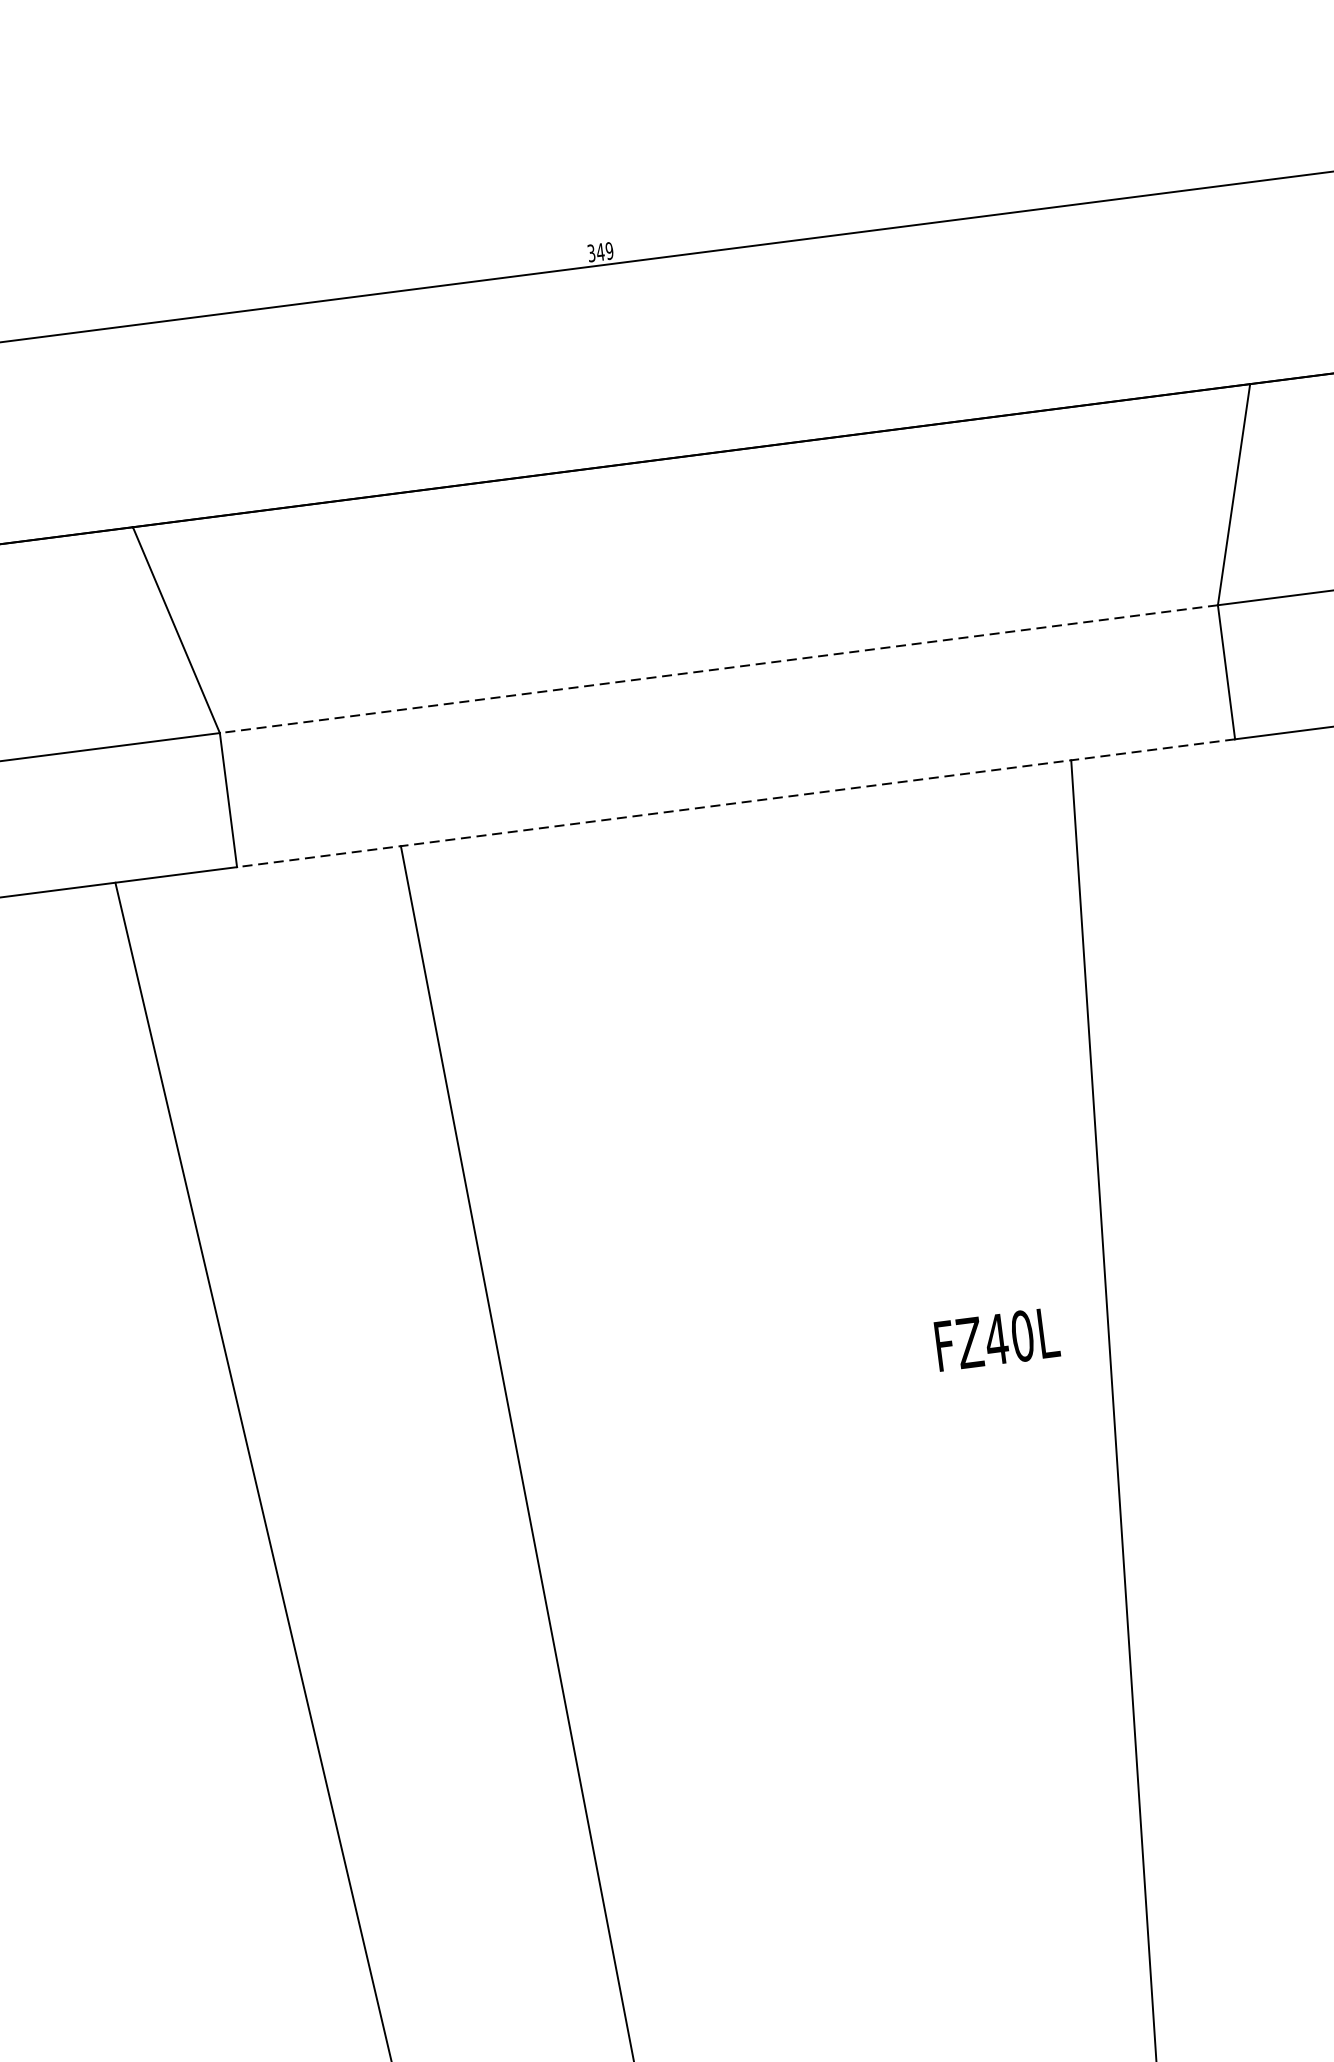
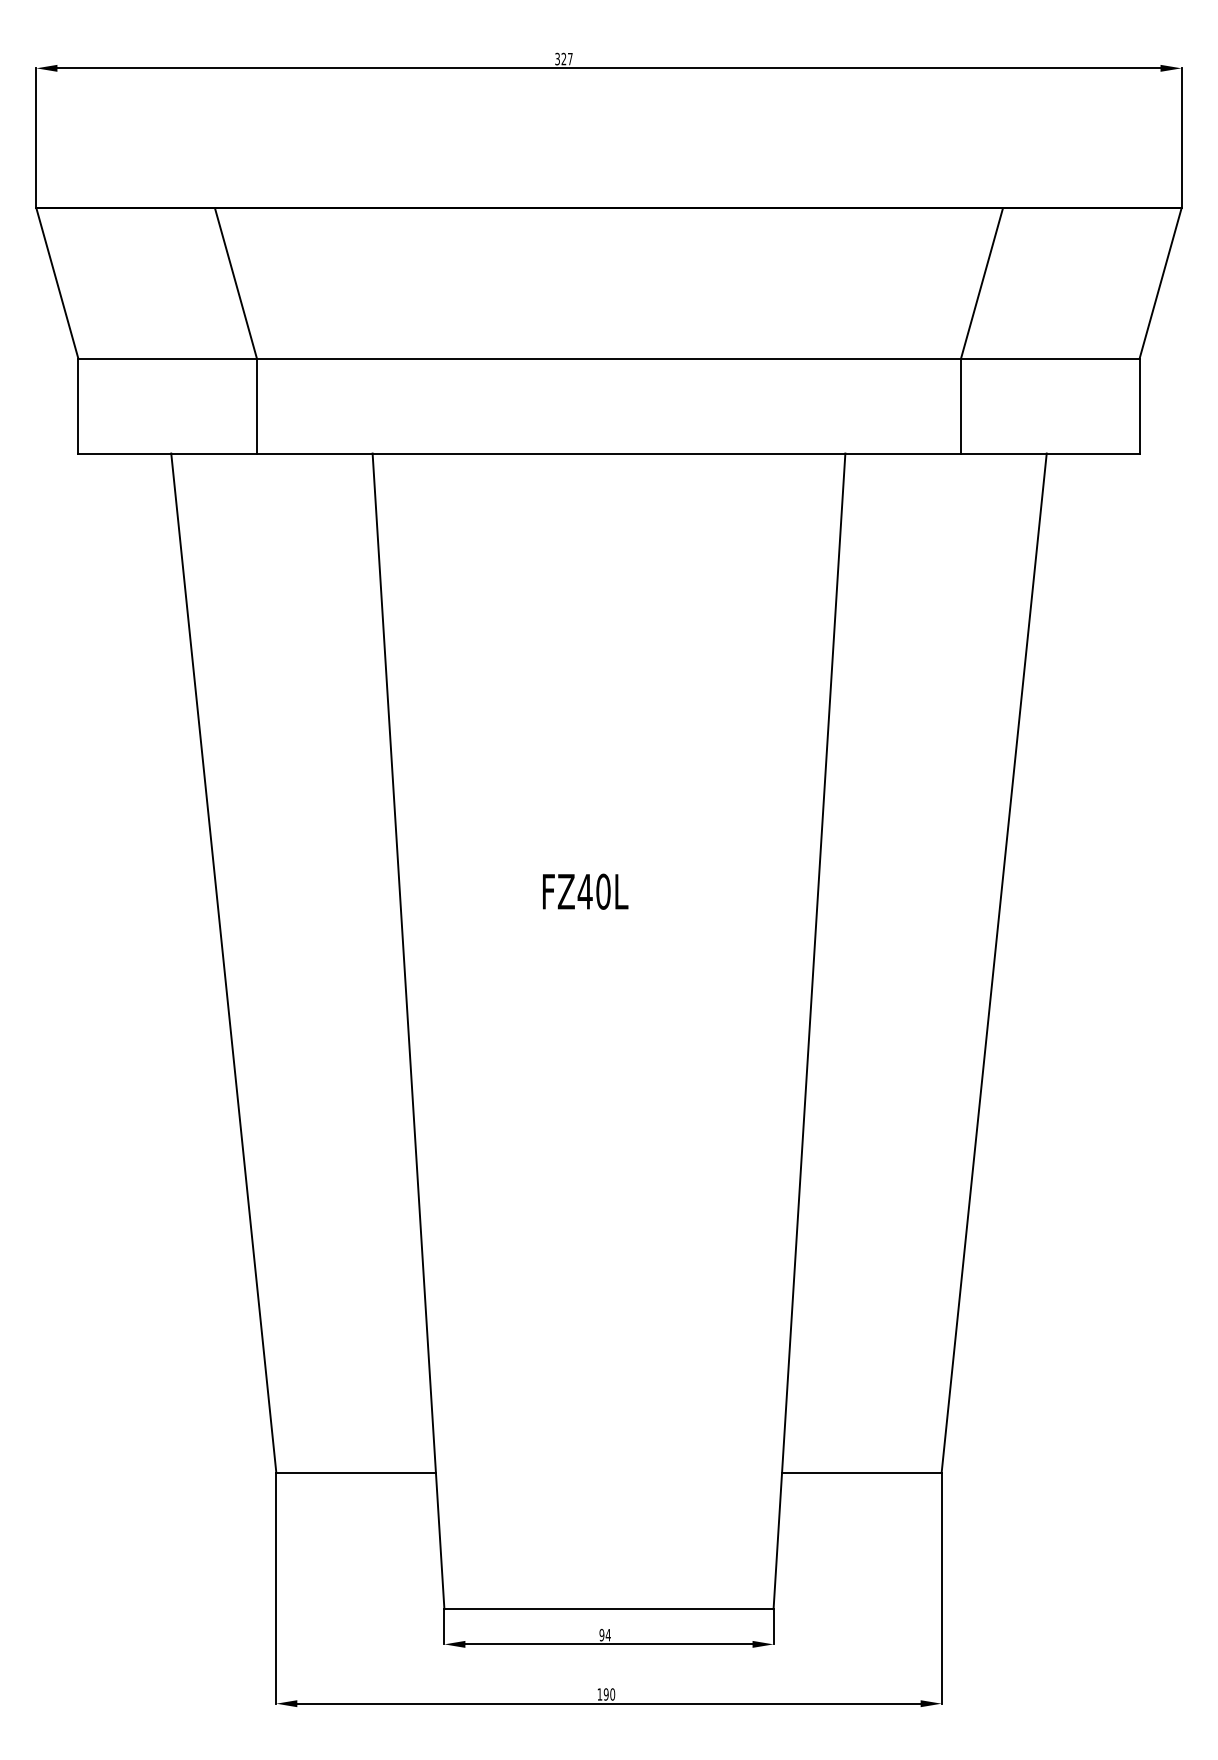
text: (604, 250) -> (566, 58), 349 -> 327
line: (719, 668) -> (609, 358), dashed -> solid
line: (736, 803) -> (609, 453), dashed -> solid
text: (997, 1339) -> (585, 891), moved

